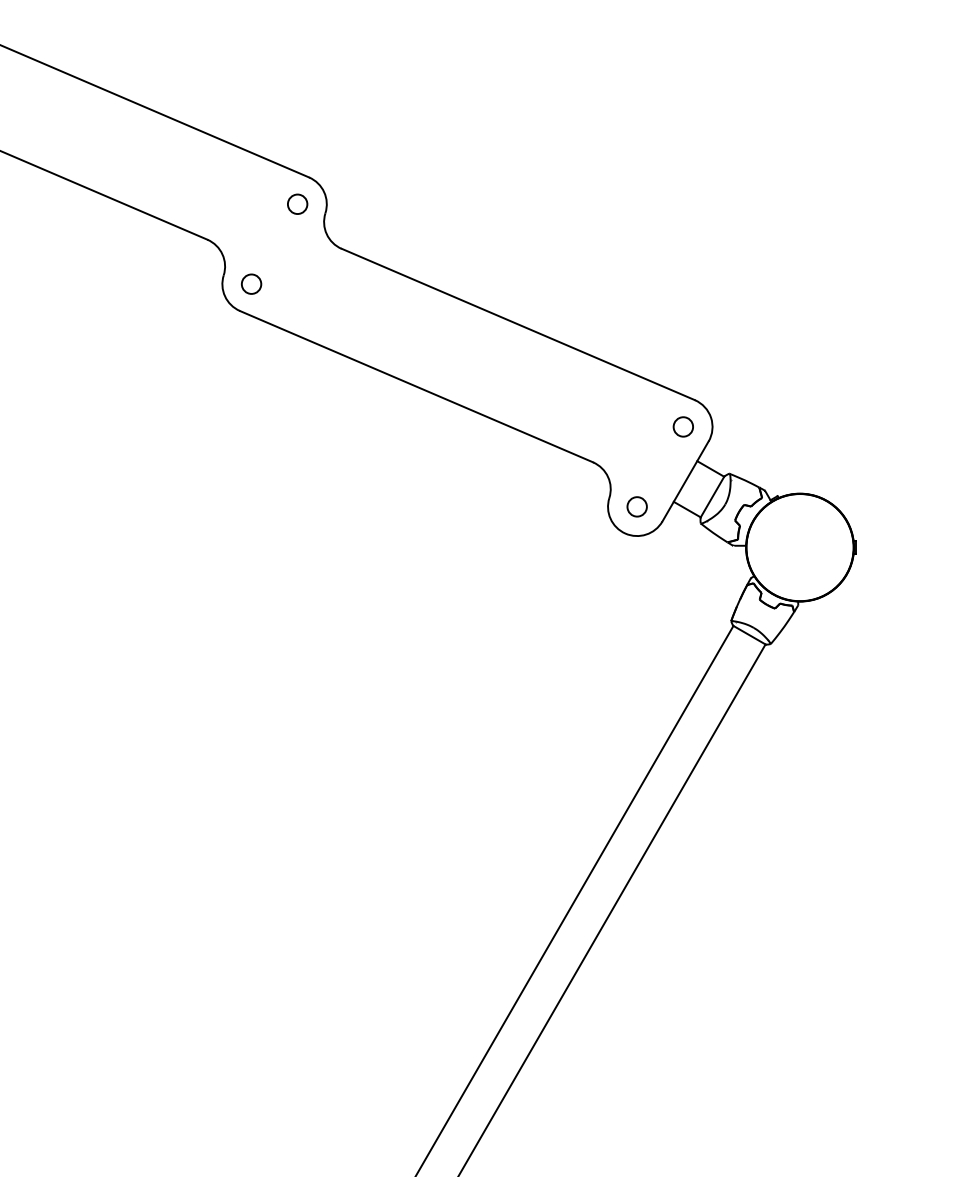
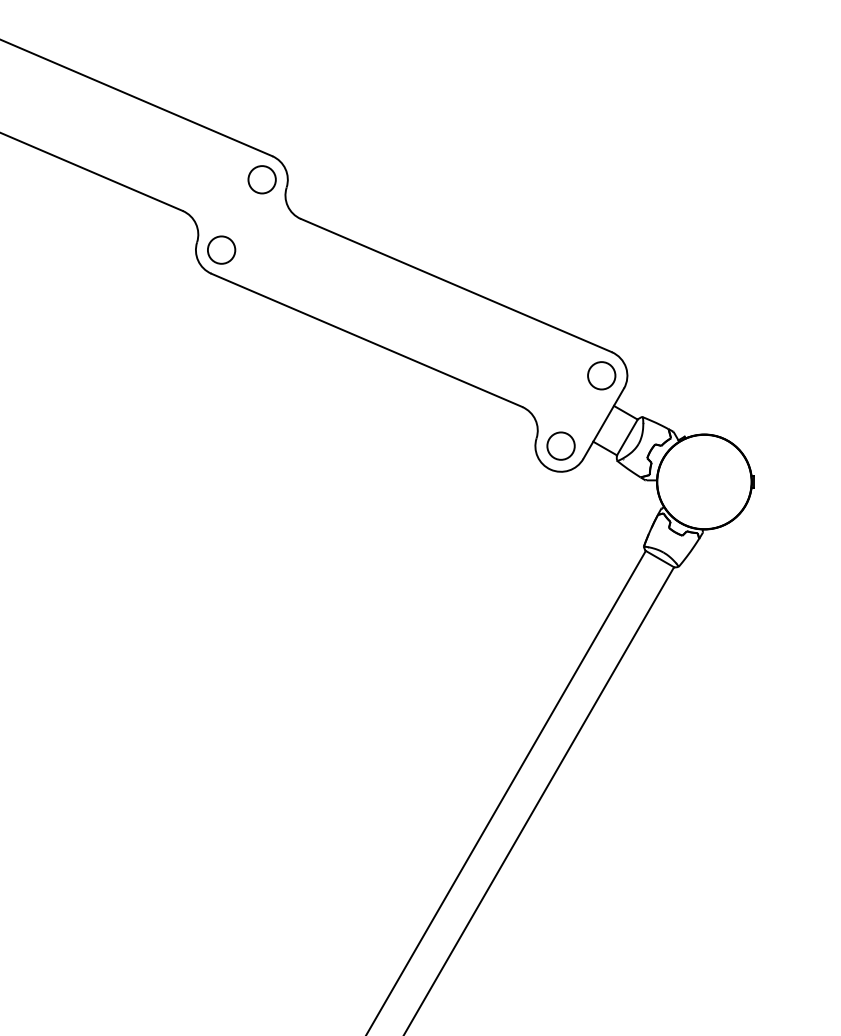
circle: (297, 204) -> (262, 179), size x1.6
circle: (251, 283) -> (221, 249), size x1.6
circle: (683, 426) -> (601, 375), size x1.6
circle: (636, 506) -> (560, 445), size x1.6

